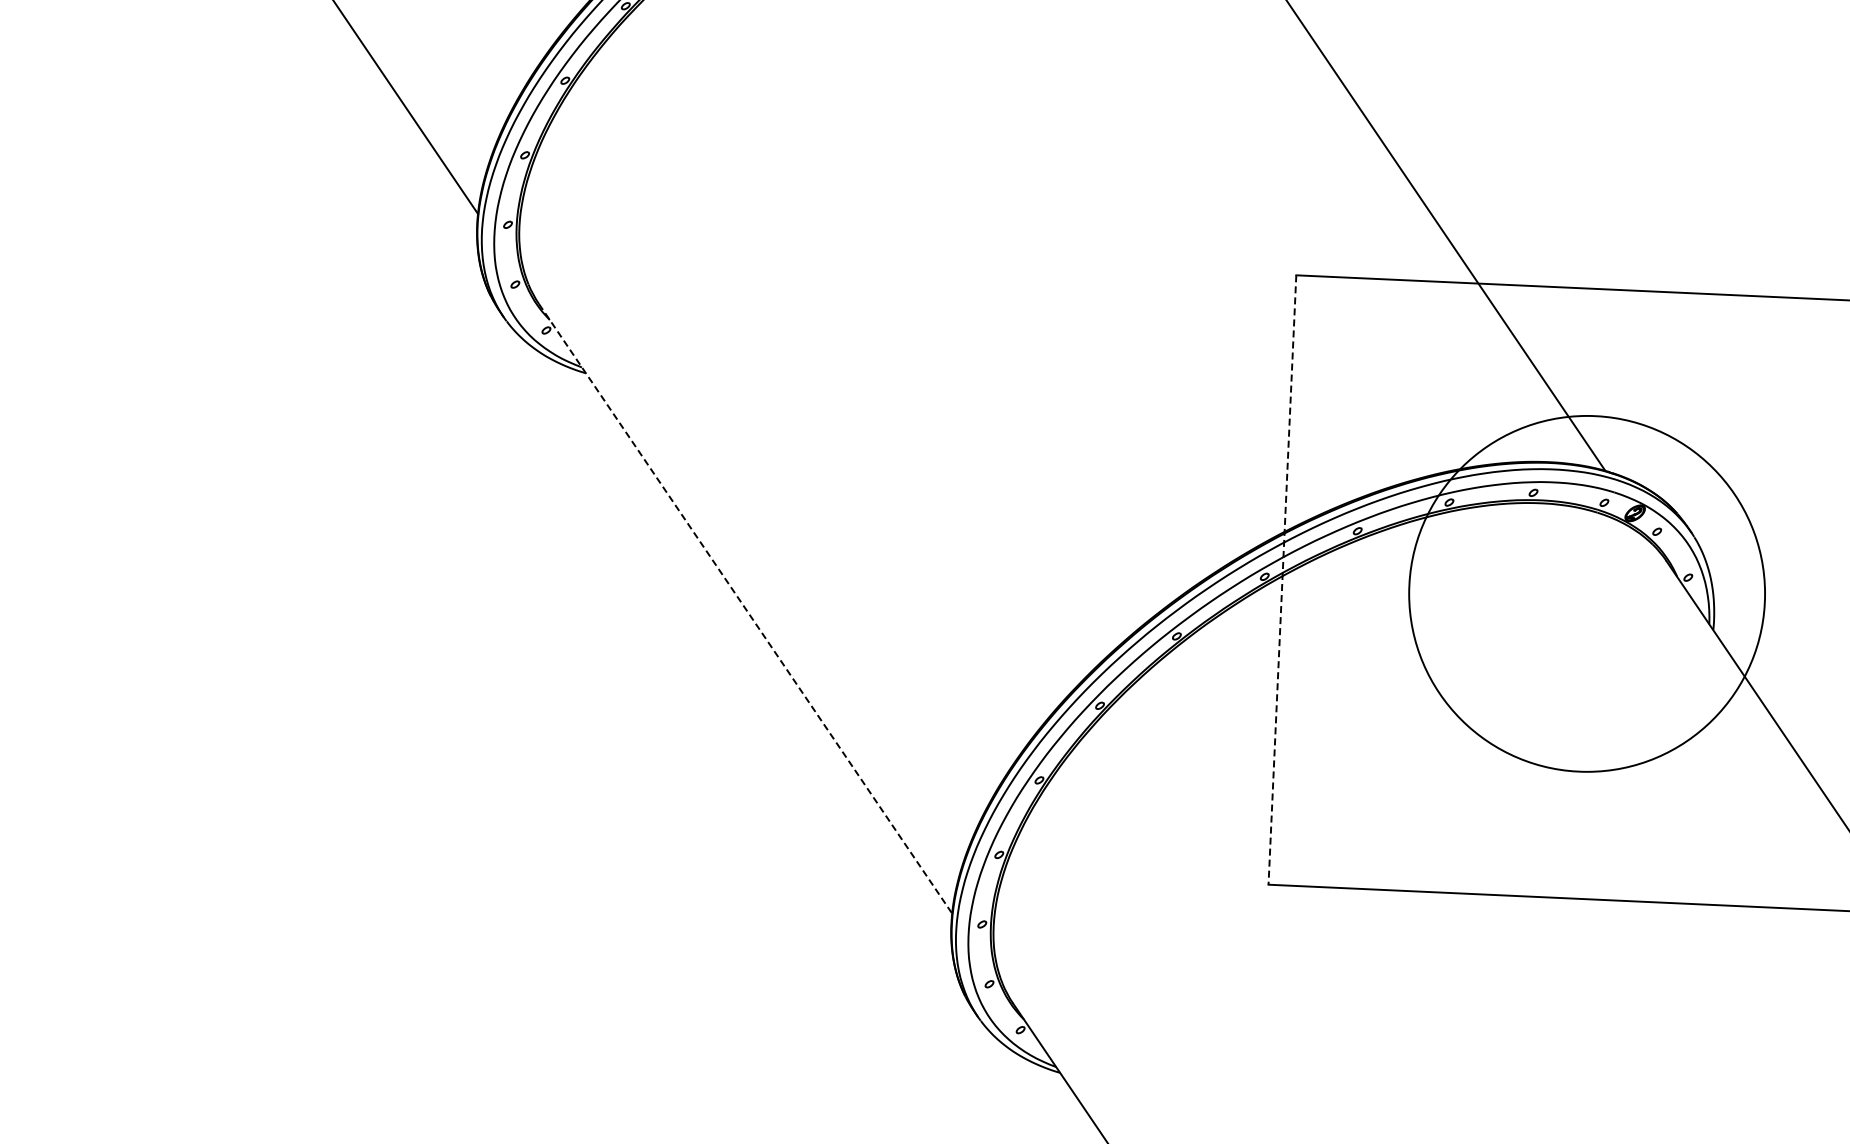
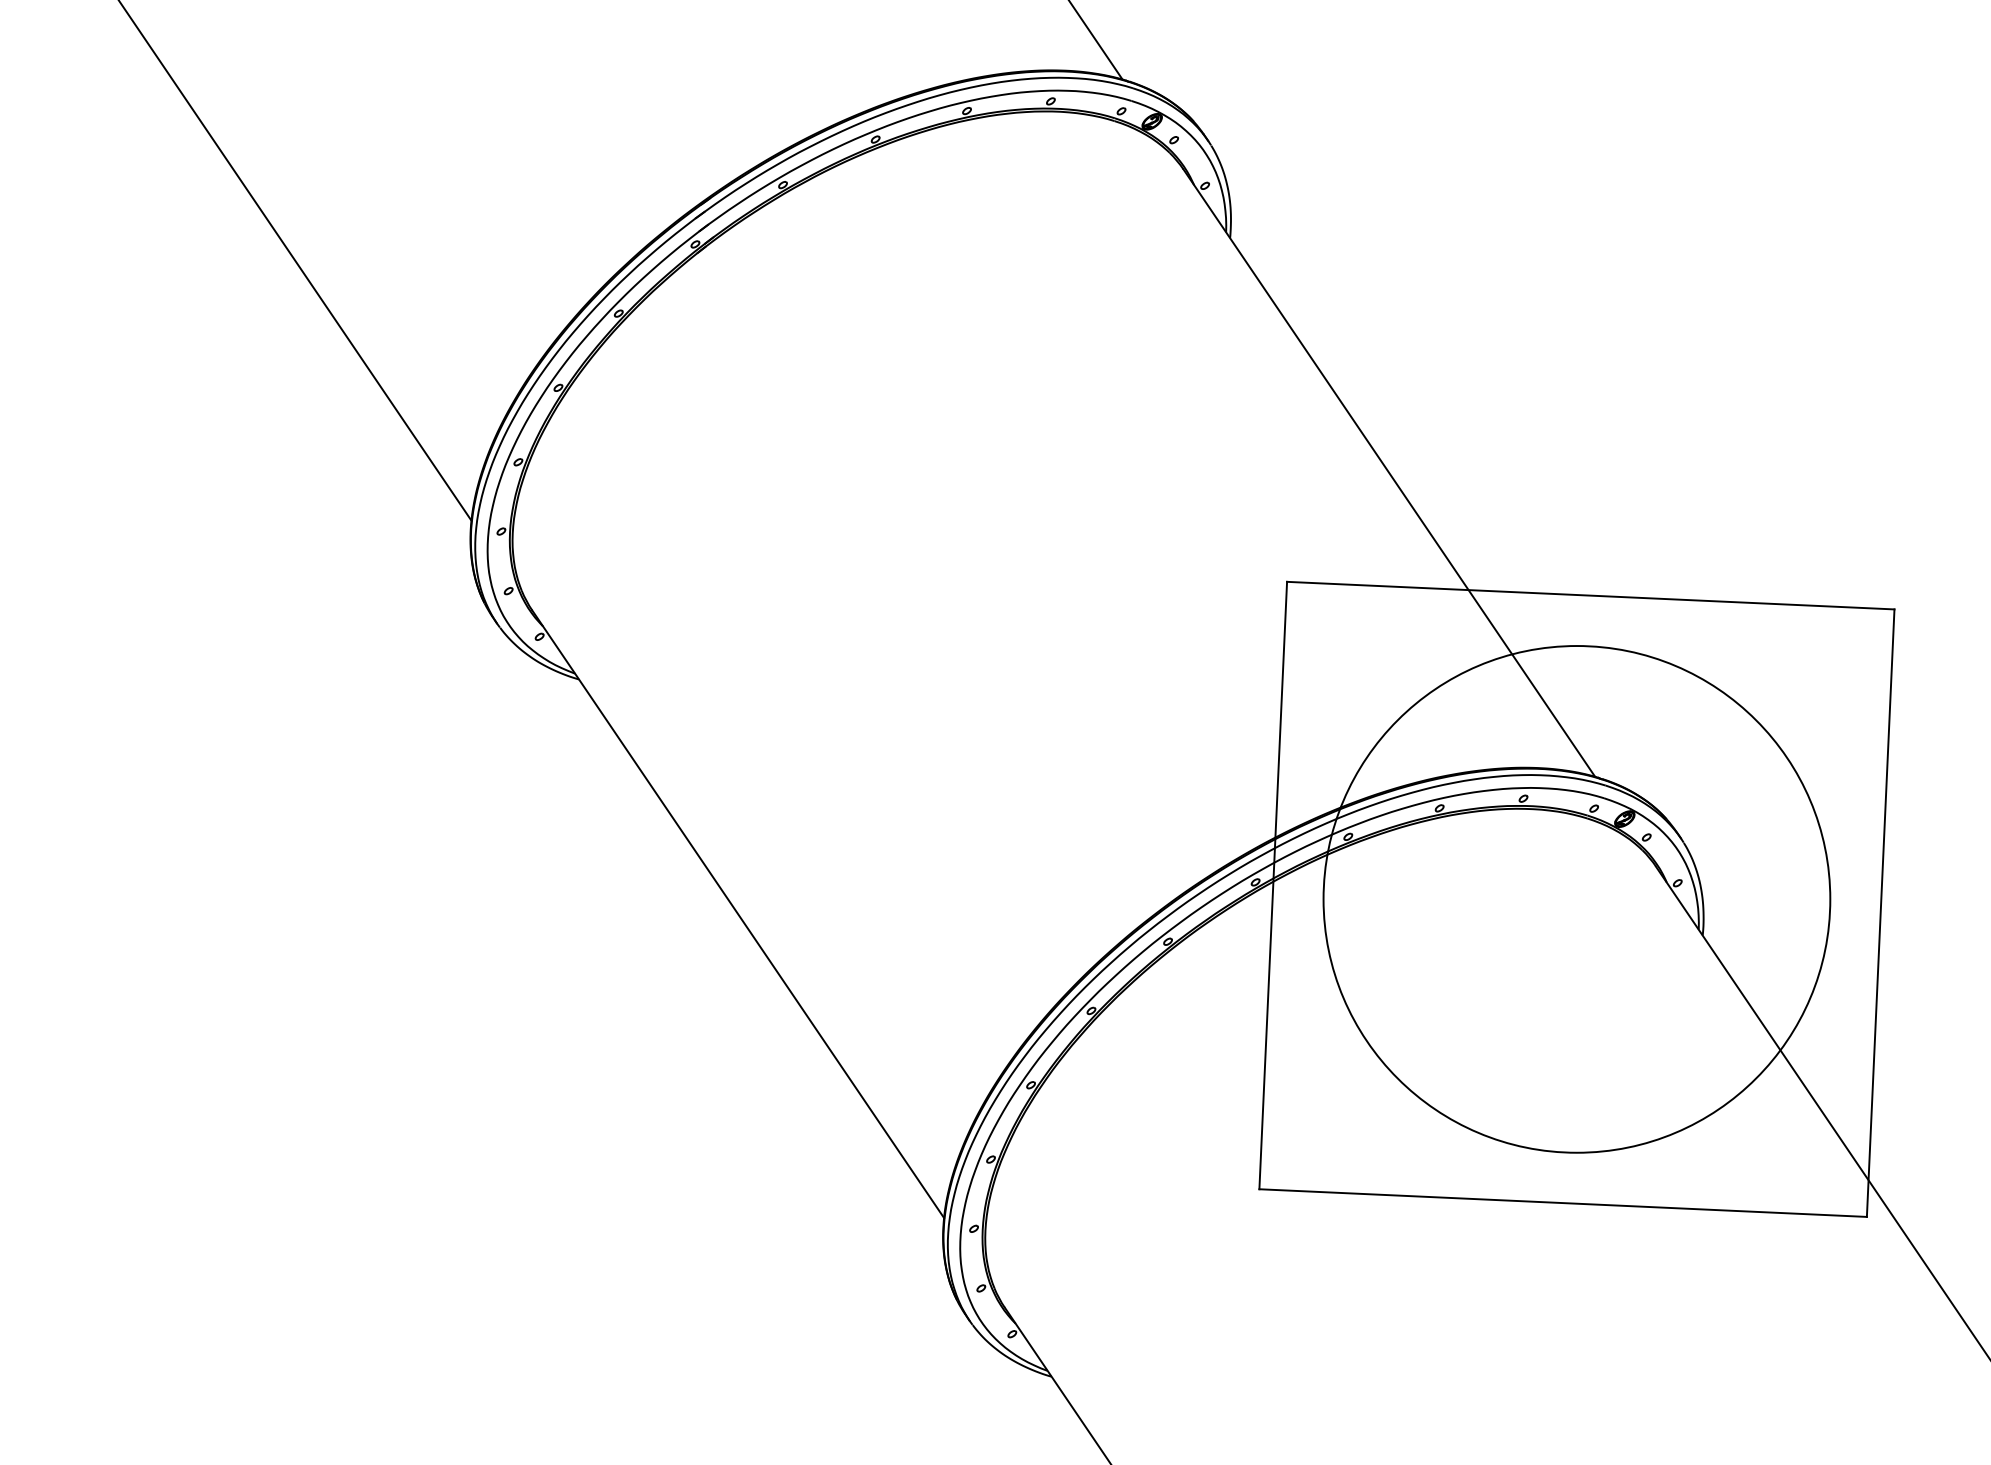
line: (1282, 580) -> (1273, 886), dashed -> solid
circle: (1586, 594) -> (1576, 899), size x1.43
line: (745, 609) -> (738, 914), dashed -> solid

